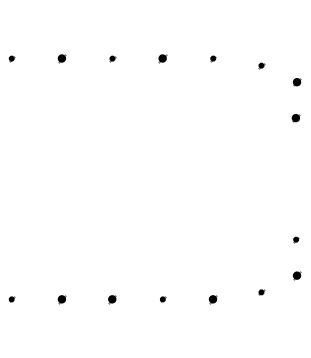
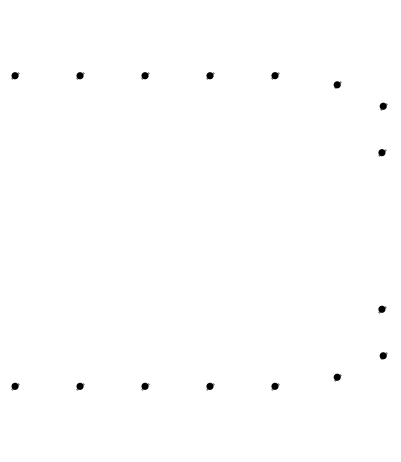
part: (62, 58) -> (80, 75), size x0.62
part: (163, 58) -> (210, 75), size x0.62
part: (297, 82) -> (383, 106), size x0.62
part: (296, 118) -> (382, 152), size x0.62
part: (297, 275) -> (383, 355), size x0.62
part: (62, 299) -> (80, 386), size x0.62
part: (112, 299) -> (145, 386), size x0.62
part: (213, 299) -> (275, 386), size x0.62

